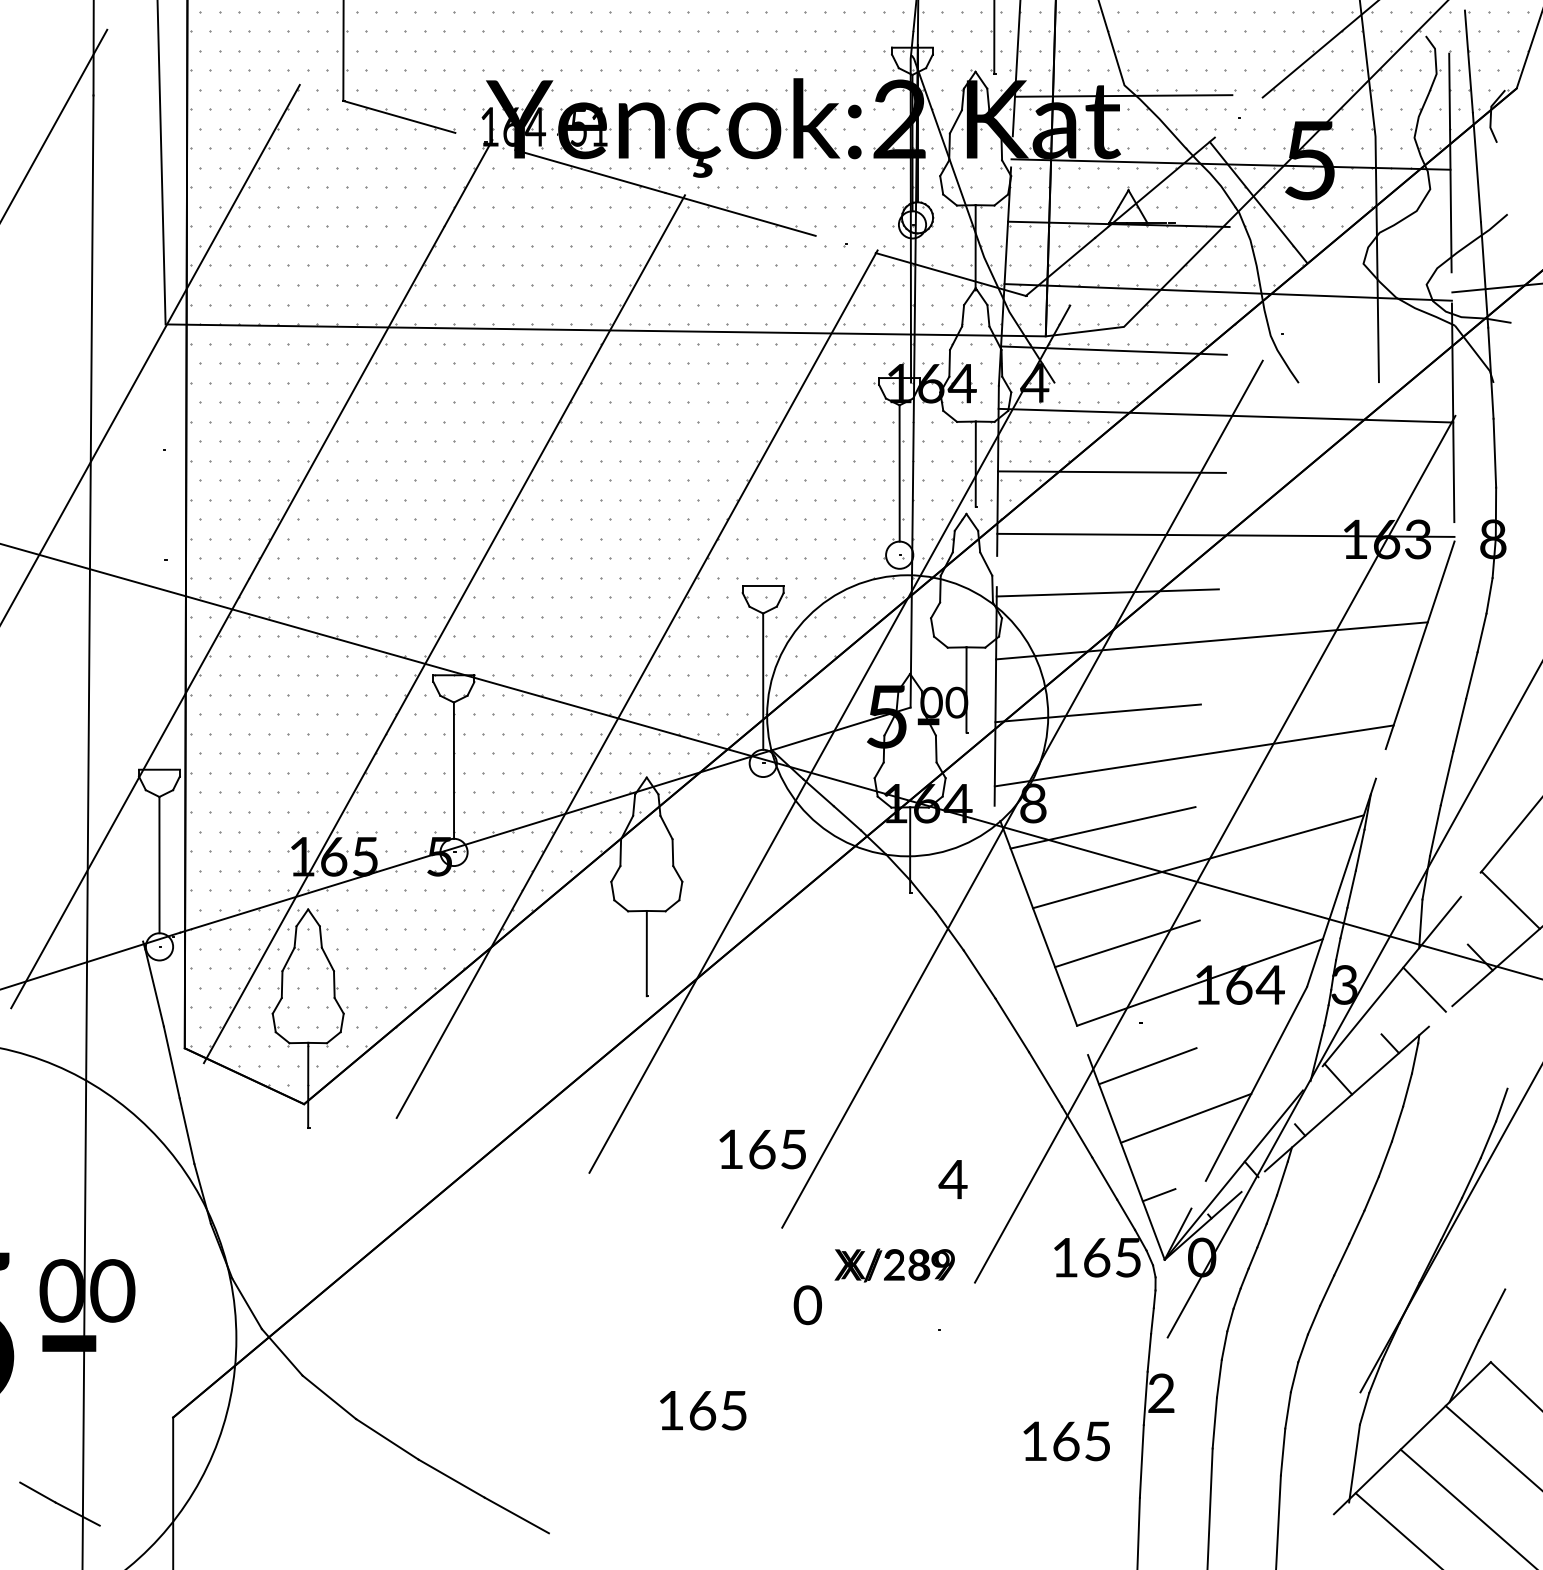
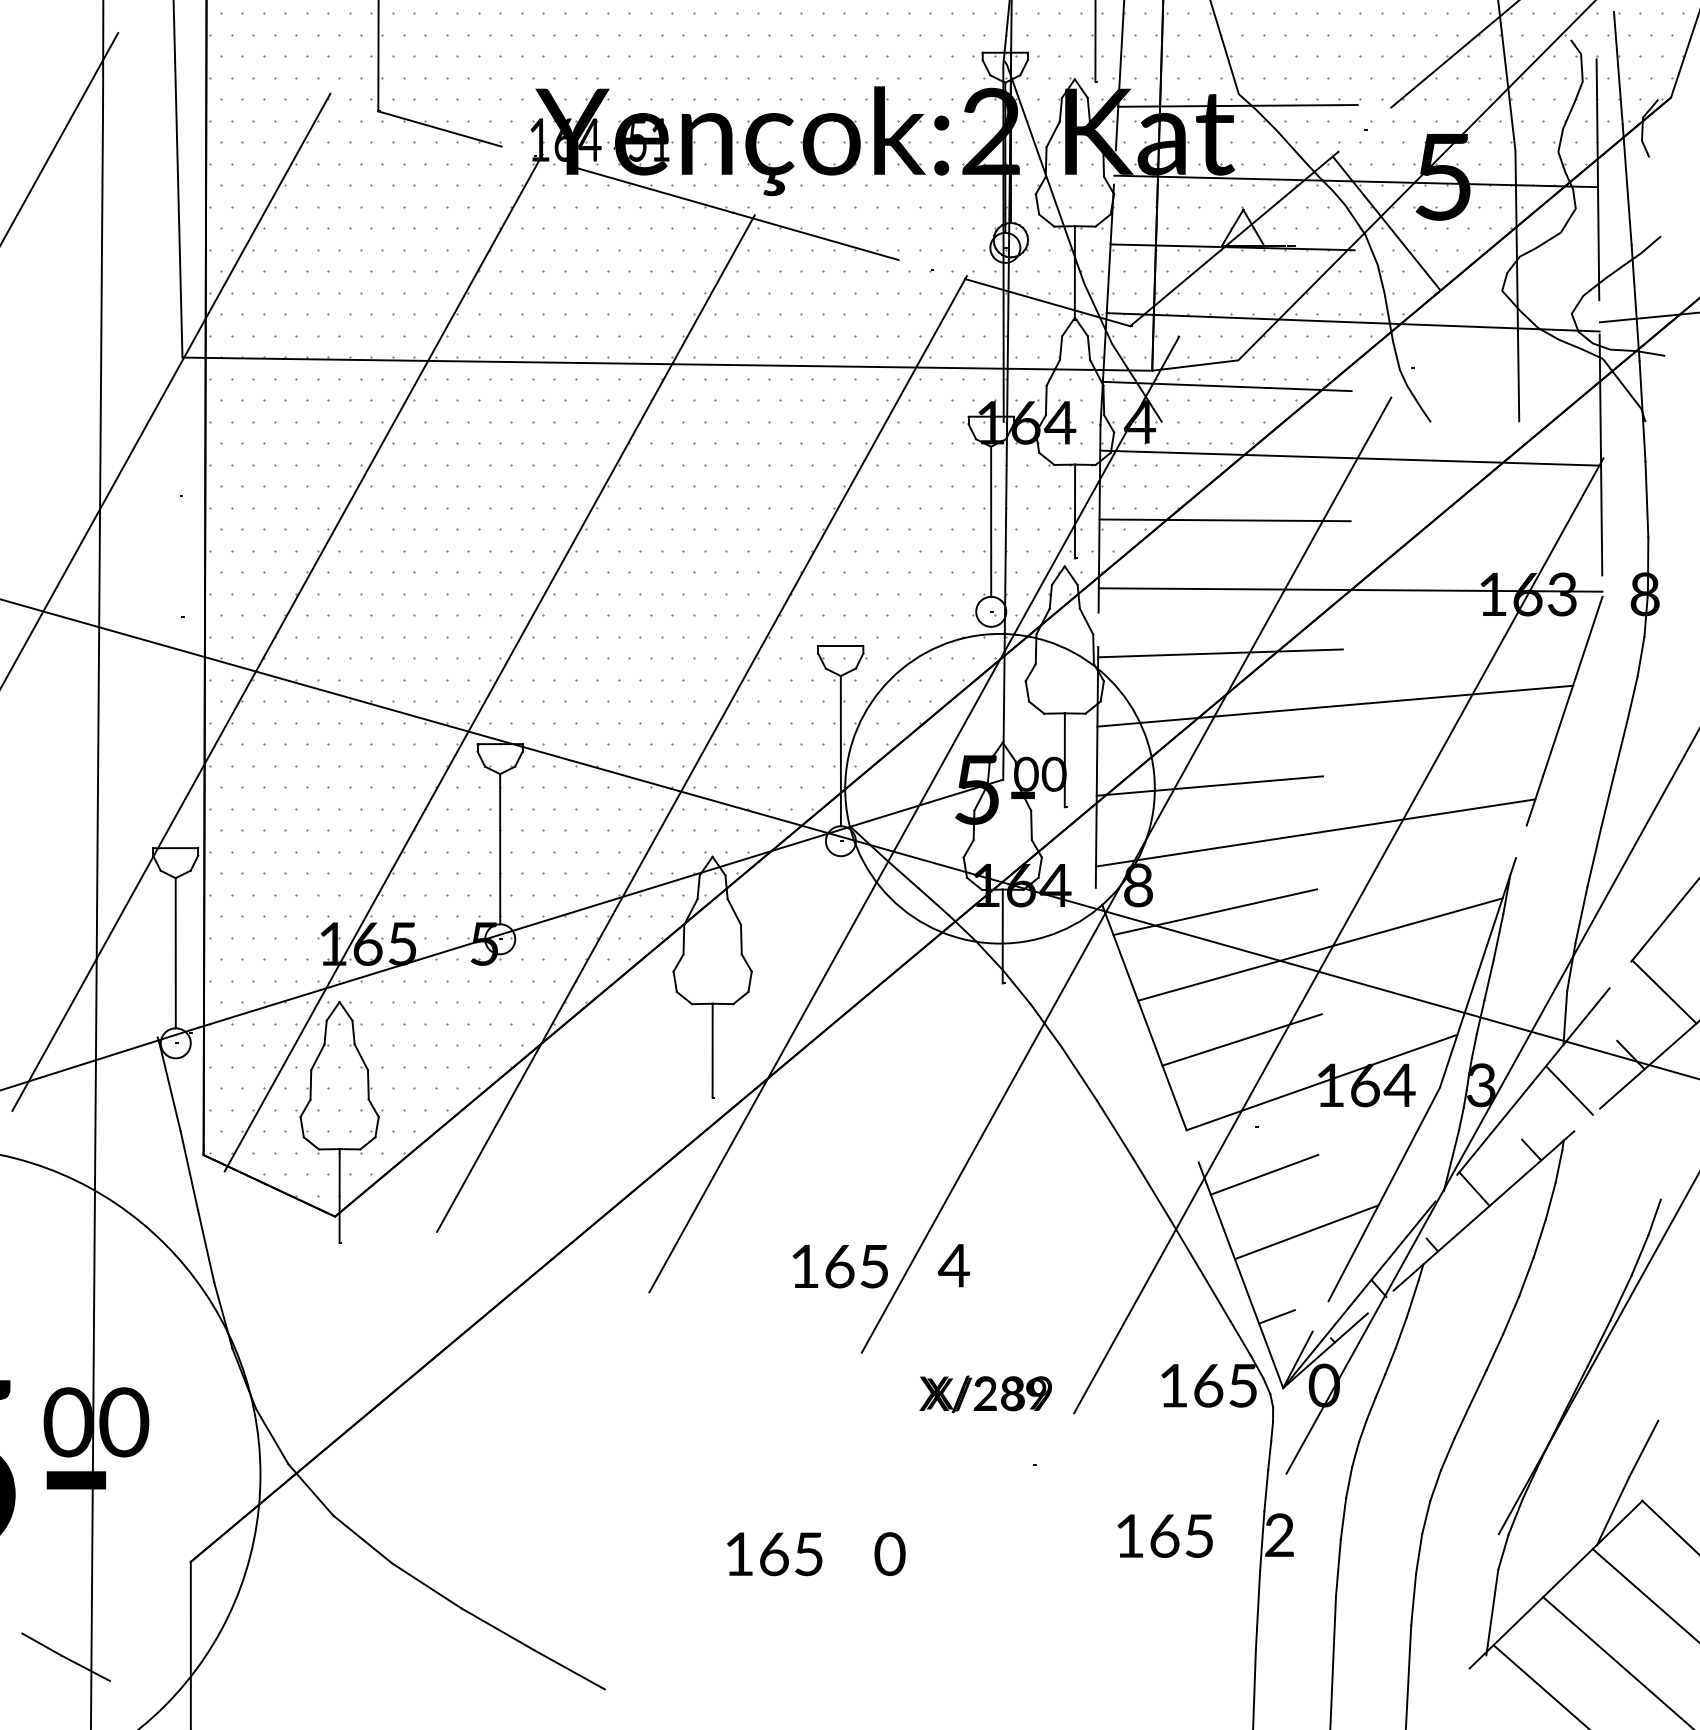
text: (952, 1179) -> (953, 1265), moved
text: (807, 1304) -> (889, 1553), moved
text: (1066, 1440) -> (1164, 1535), moved

